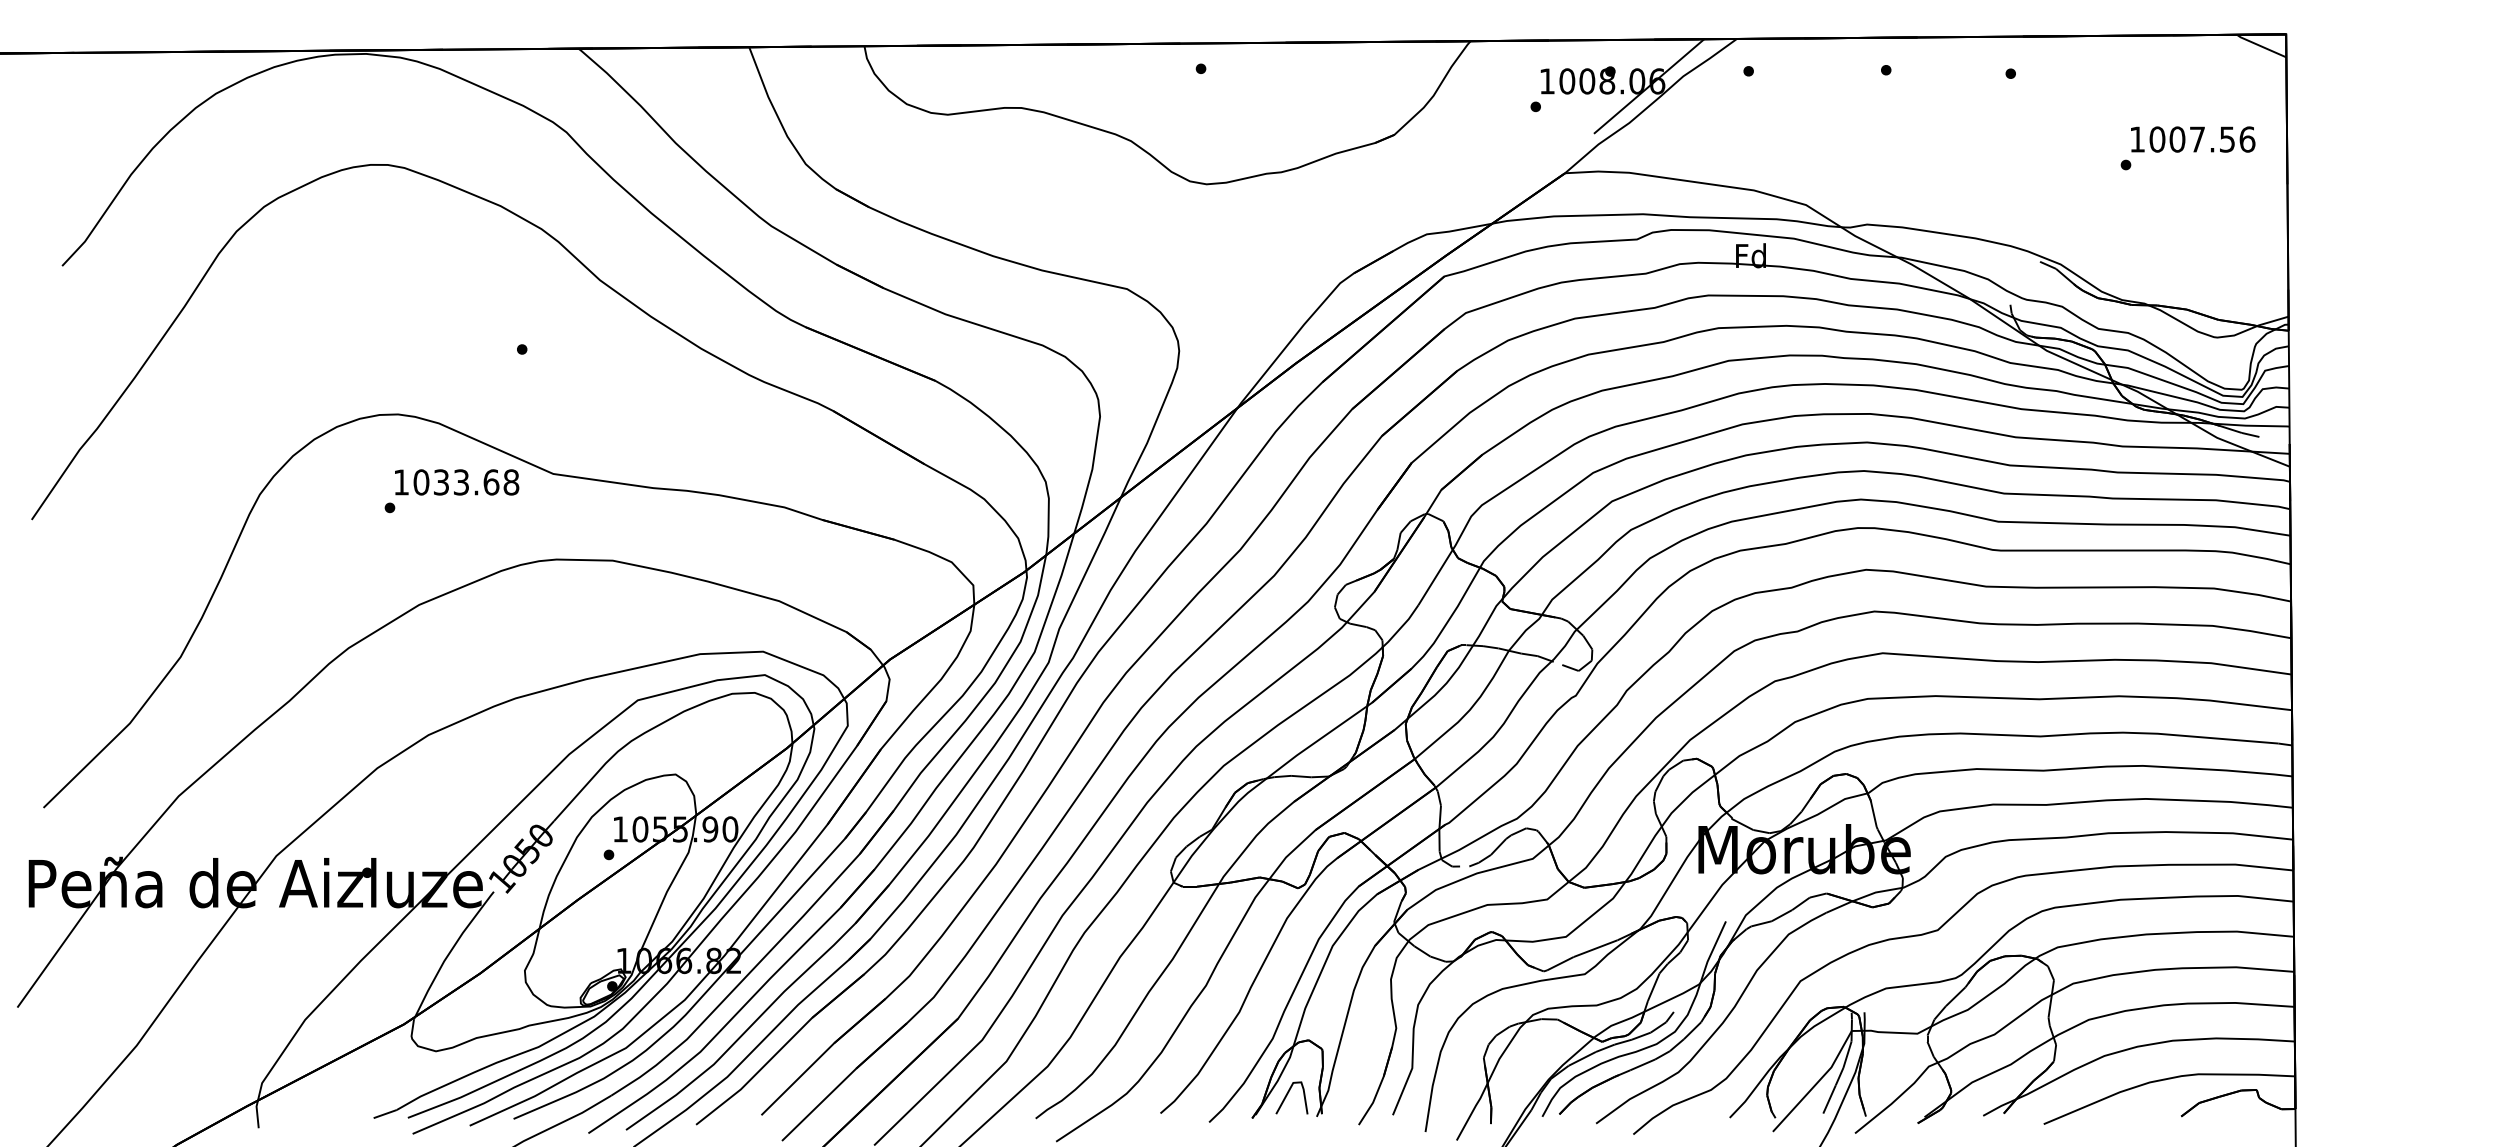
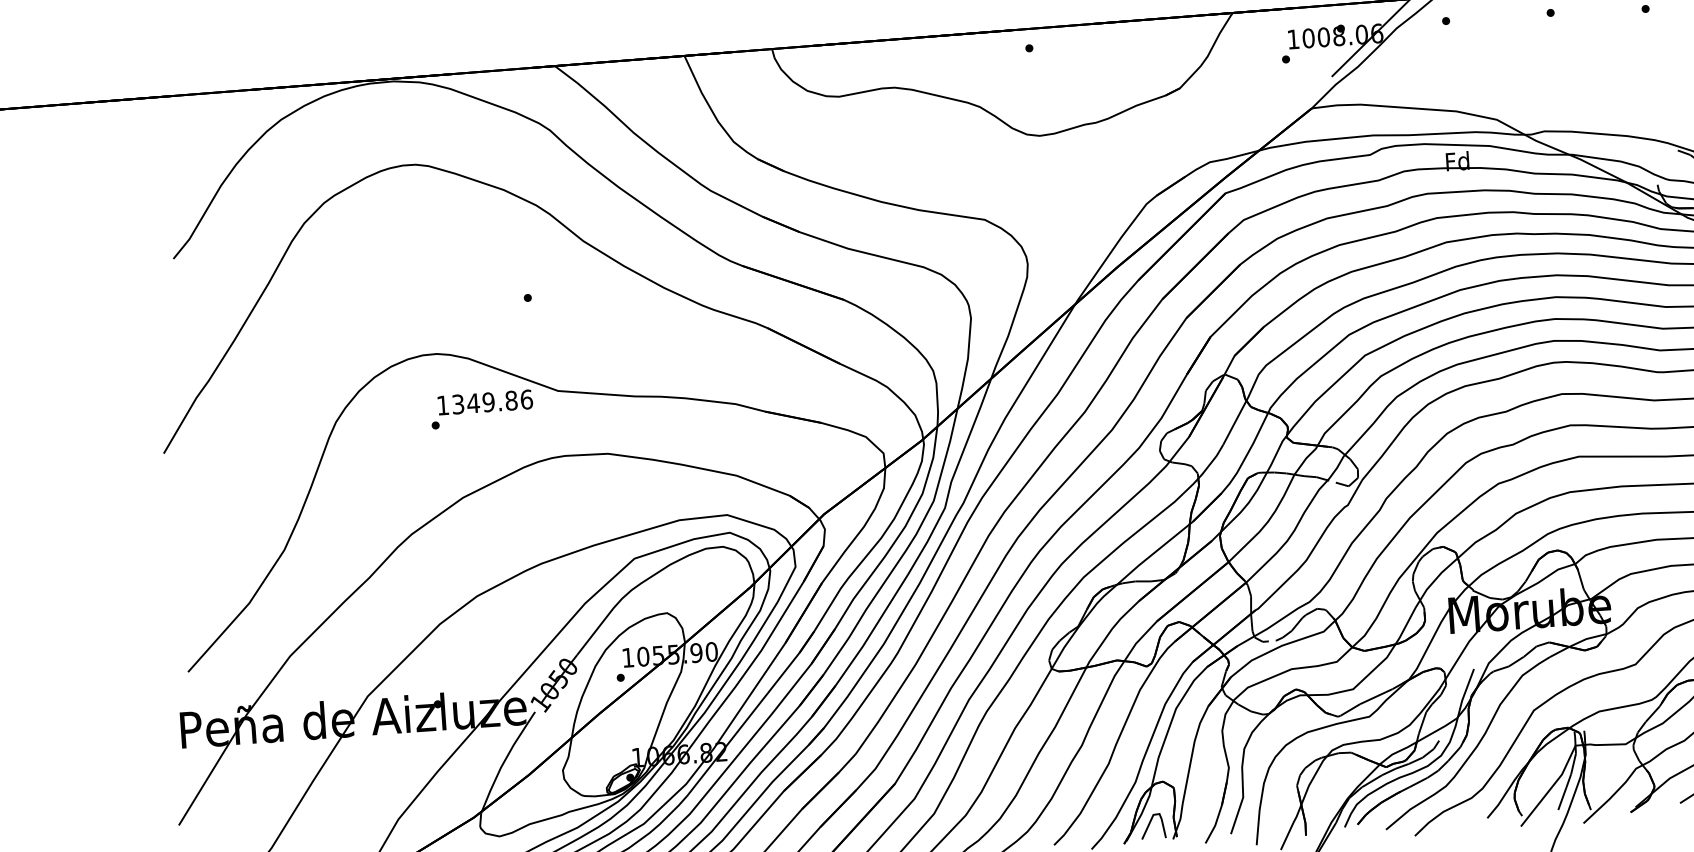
text: (466, 482) -> (492, 402), 1033.68 -> 1349.86

